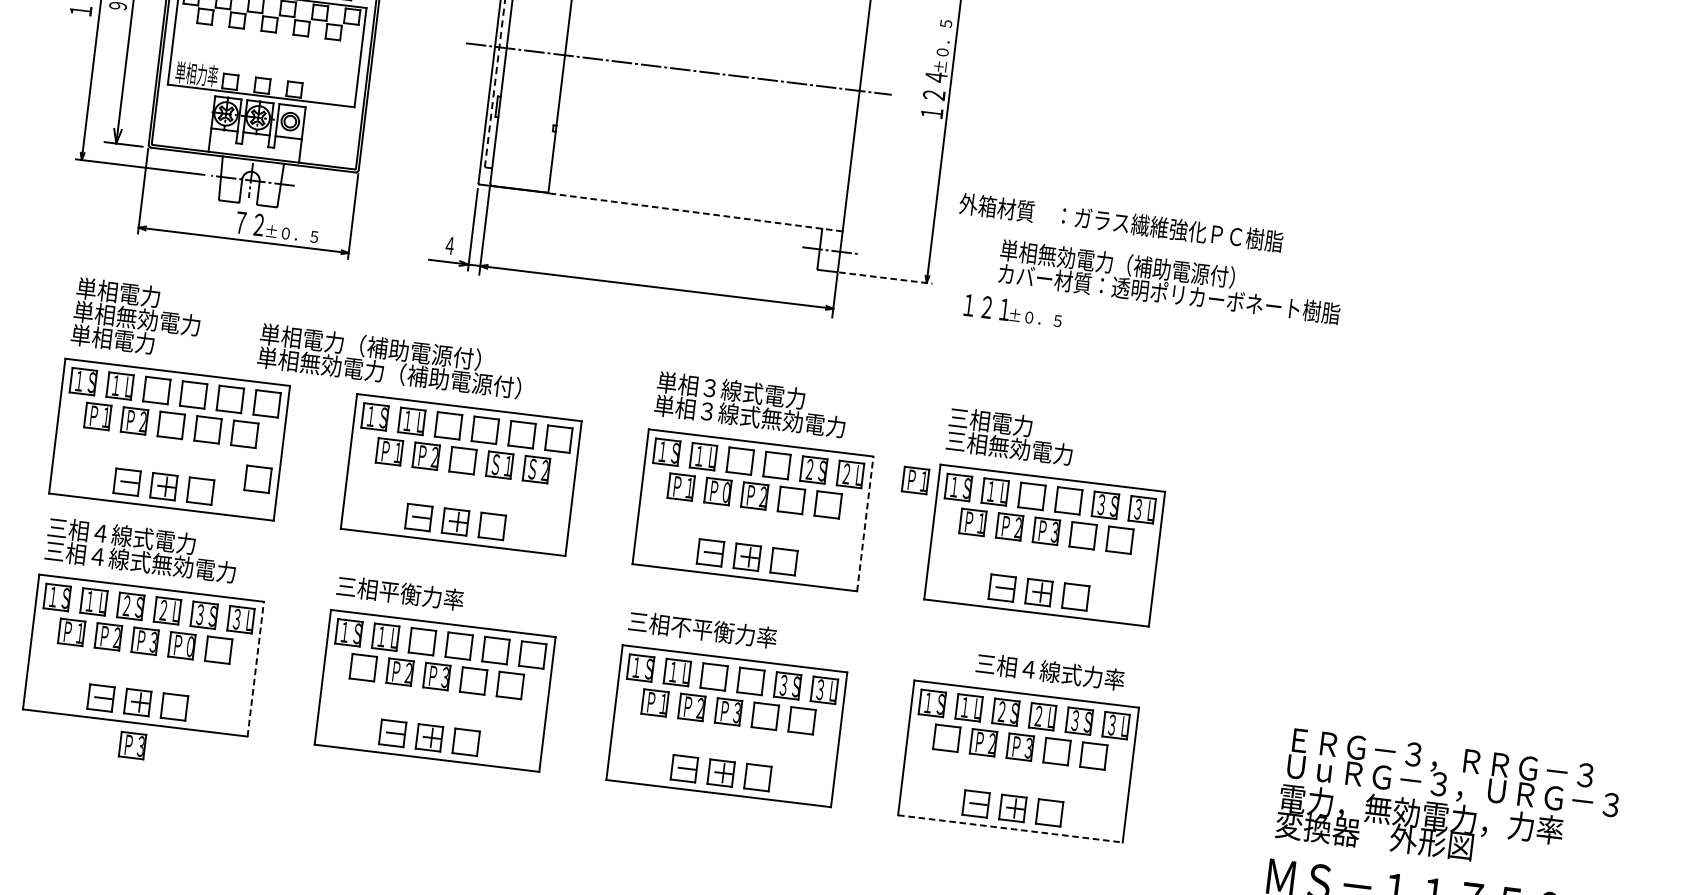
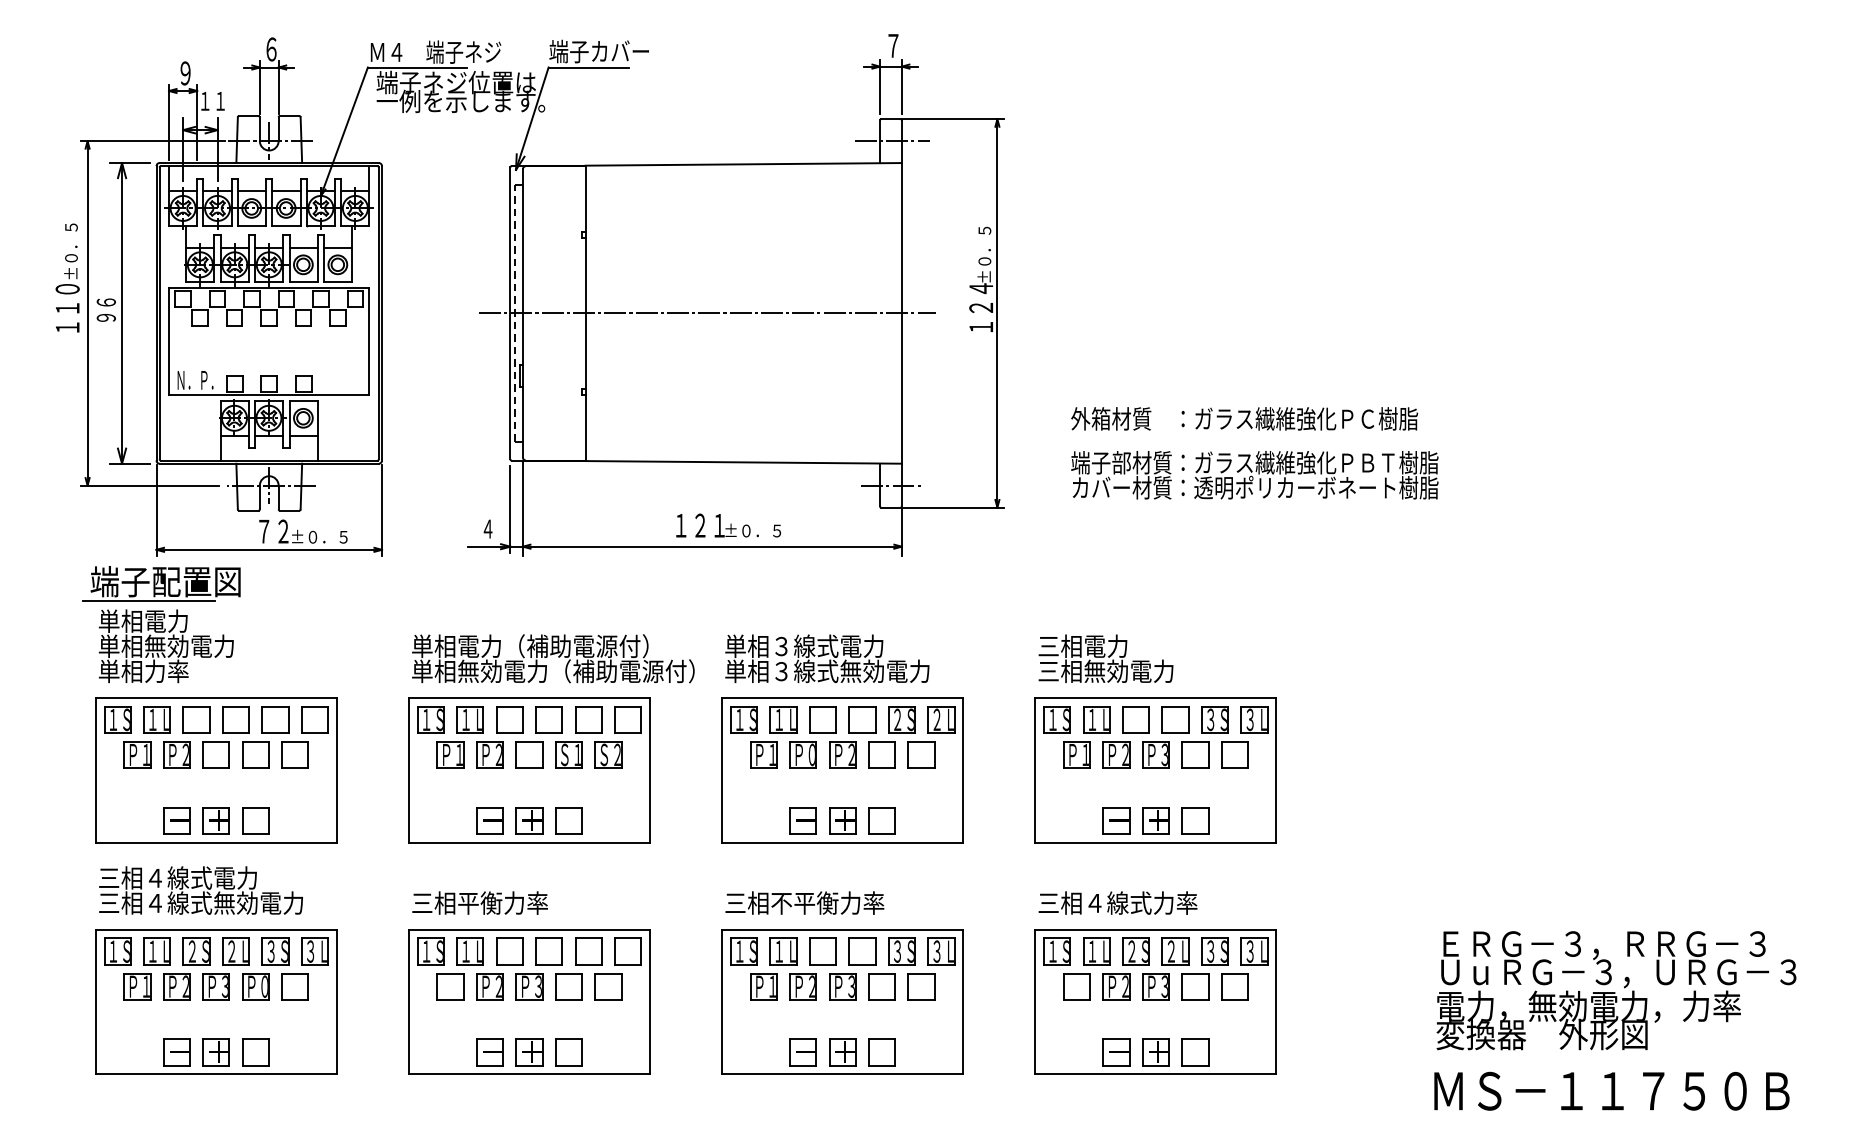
text: (197, 73) -> (198, 379), 単相力率 -> Ｎ．Ｐ．
line: (695, 212) -> (743, 462), dashed -> solid
text: (1121, 222) -> (1244, 418), moved
part: (139, 259) -> (161, 583), added
text: (1171, 270) -> (1254, 462), 単相無効電力（補助電源付） -> 端子部材質：ガラス繊維強化ＰＢＴ樹脂
line: (886, 278) -> (954, 507), dashed -> solid
text: (1013, 310) -> (728, 525), moved
text: (134, 342) -> (166, 671), 単相電力 -> 単相力率
text: (390, 360) -> (553, 658), moved
part: (257, 478) -> (314, 800), removed
part: (915, 480) -> (1010, 717), removed
line: (865, 523) -> (963, 769), dashed -> solid
line: (255, 668) -> (336, 1001), dashed -> solid
text: (1049, 671) -> (1117, 902), moved
part: (131, 745) -> (215, 1098), removed
line: (1010, 828) -> (1155, 1074), dashed -> solid

